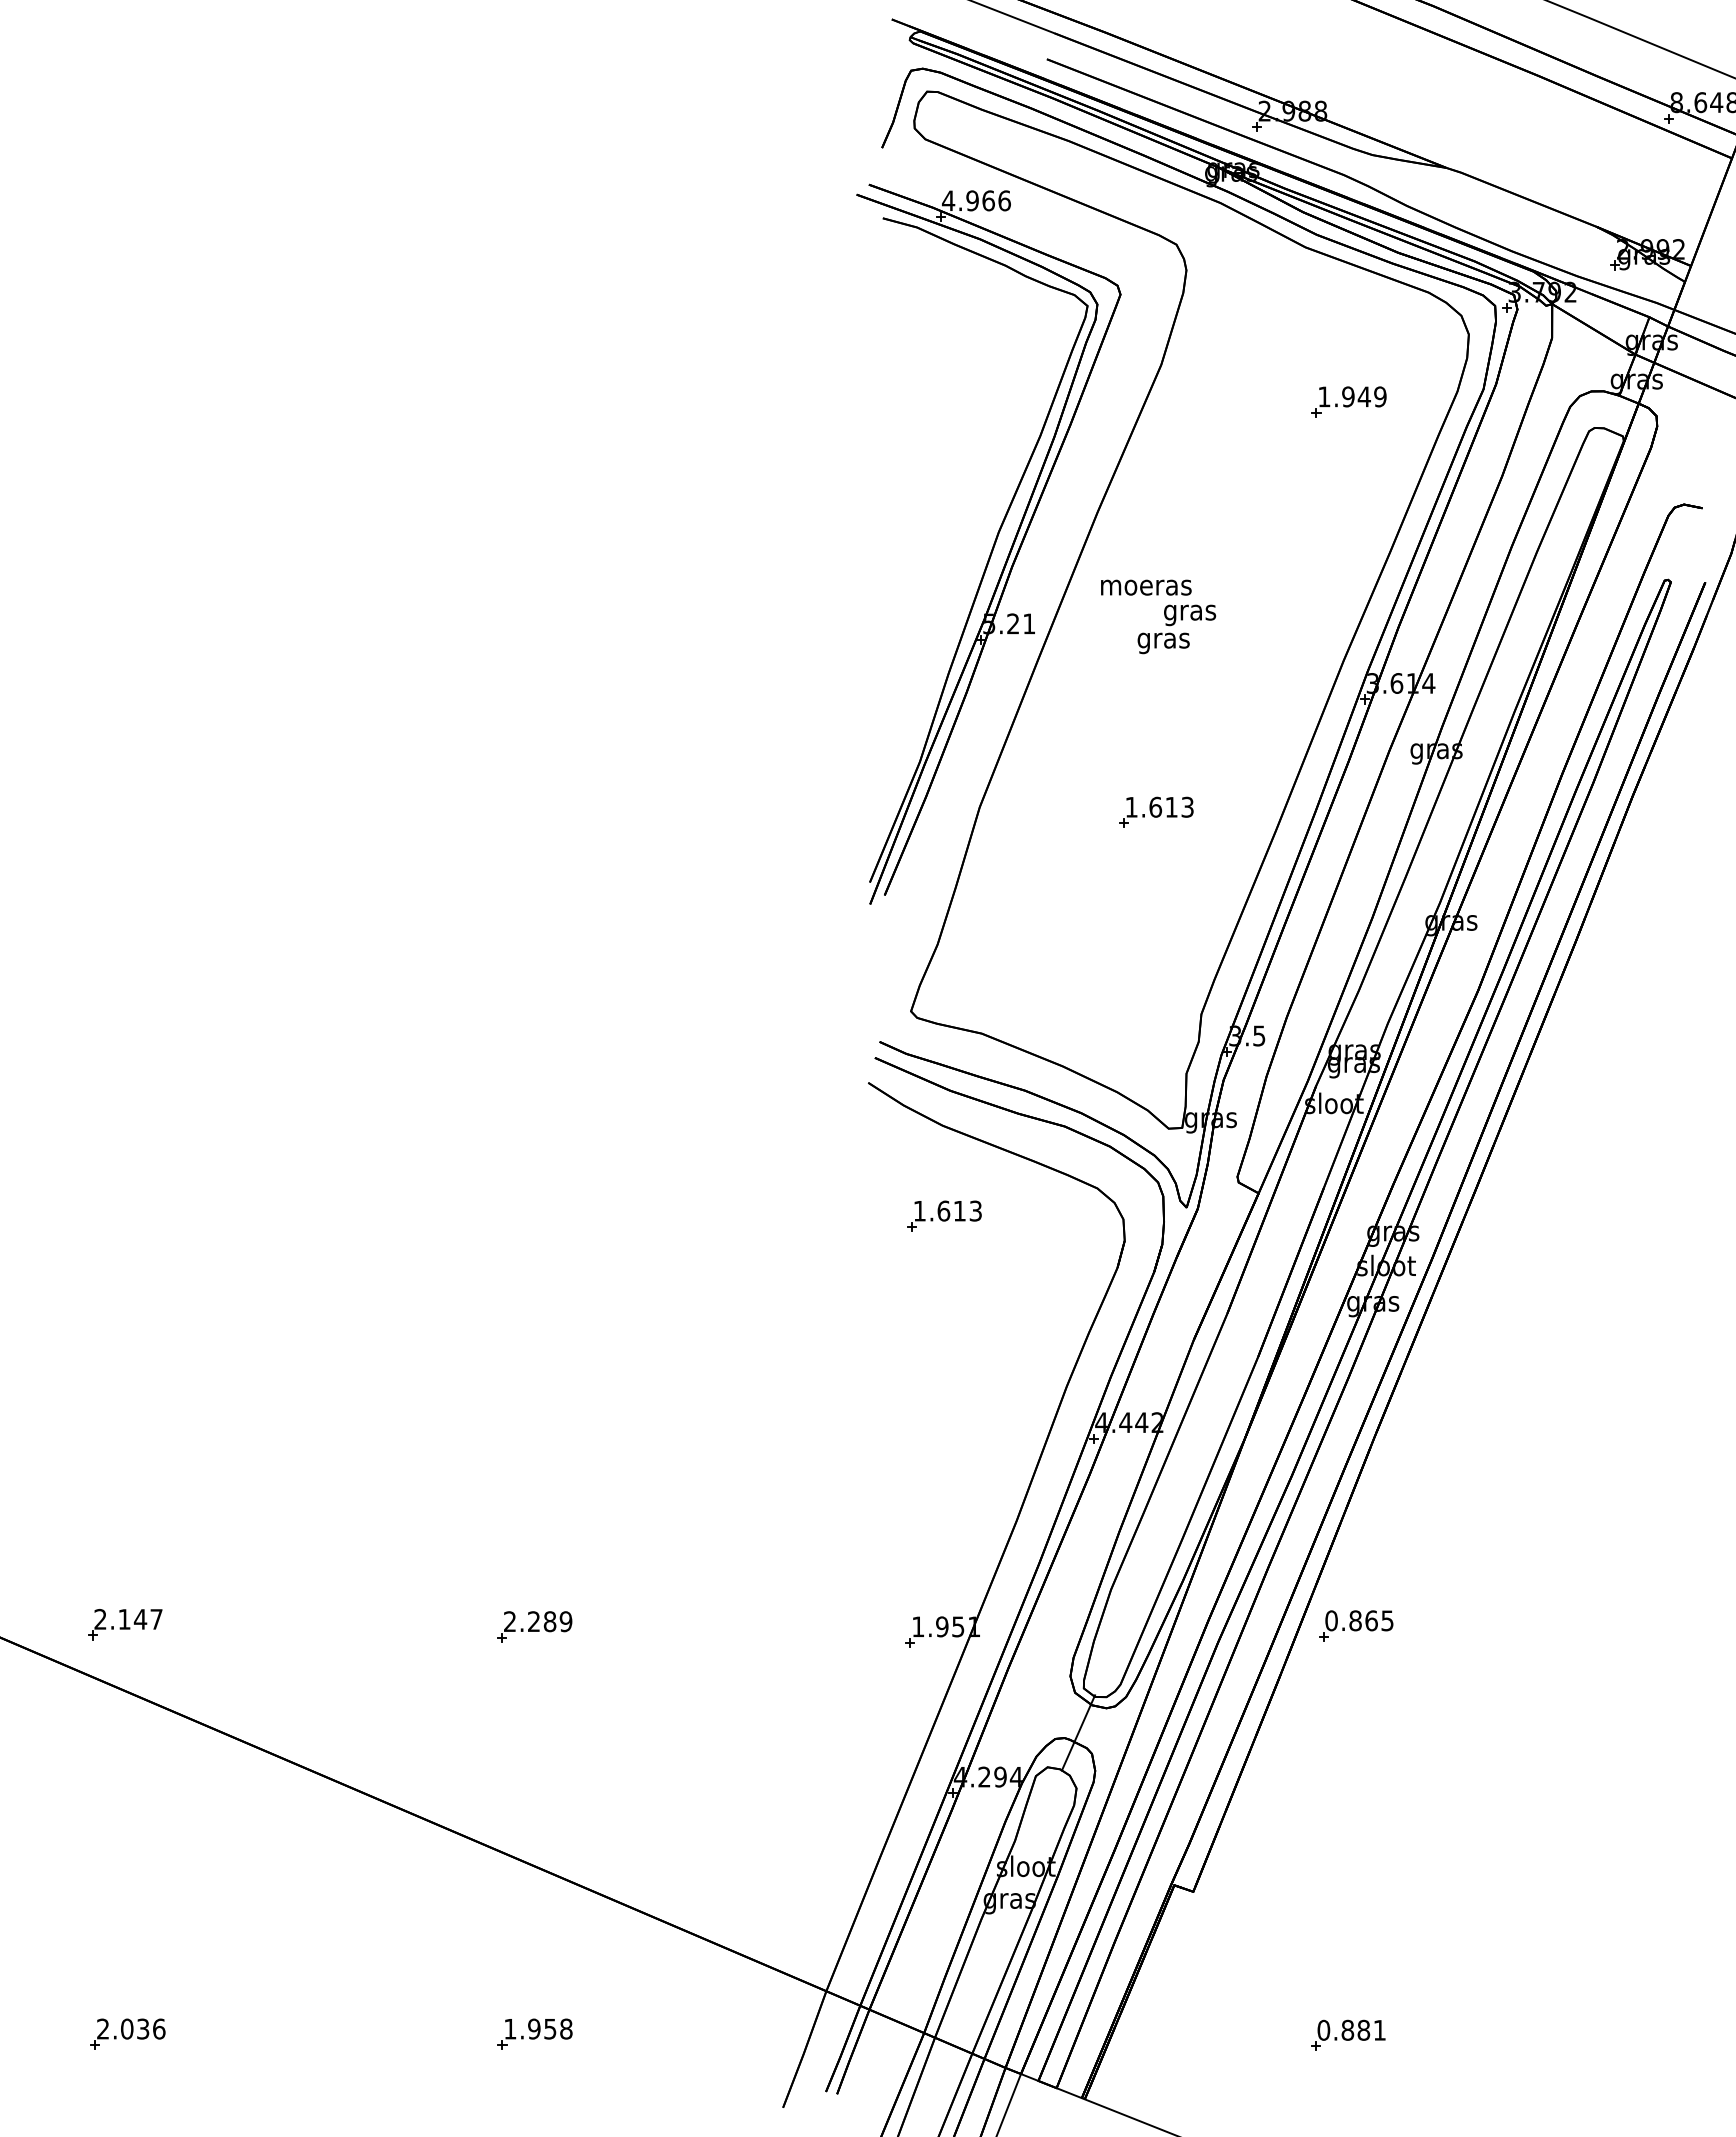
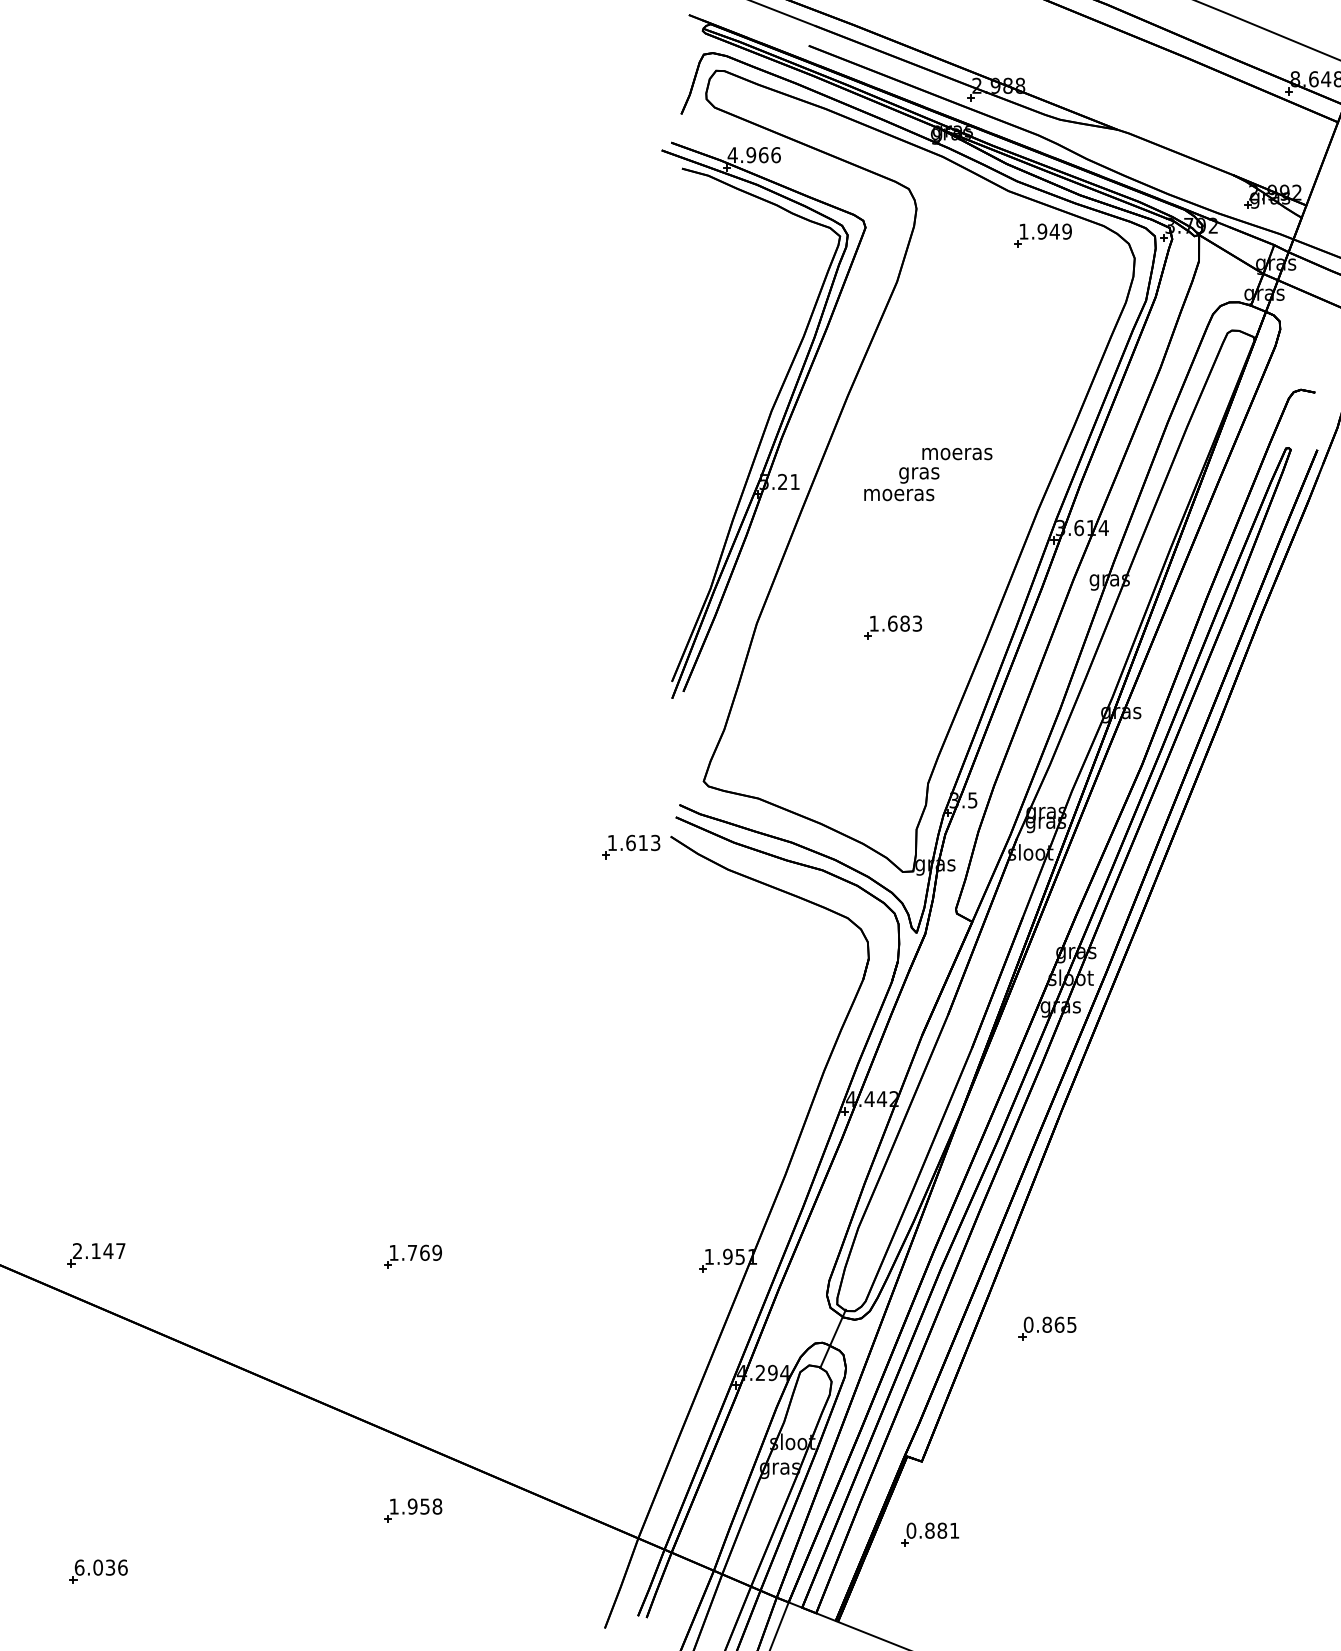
part: (1348, 401) -> (1042, 235), moved
text: (1146, 587) -> (957, 453), moved
text: (1163, 643) -> (898, 497), gras -> moeras
text: (1171, 806) -> (904, 623), 1.613 -> 1.683
part: (944, 1215) -> (631, 846), moved
text: (530, 1621) -> (409, 1252), 2.289 -> 1.769
part: (1356, 1625) -> (1047, 1328), moved
text: (103, 2028) -> (79, 1567), 2.036 -> 6.036
part: (534, 2033) -> (412, 1510), moved
part: (1348, 2034) -> (930, 1533), moved

